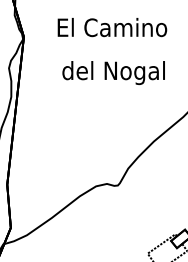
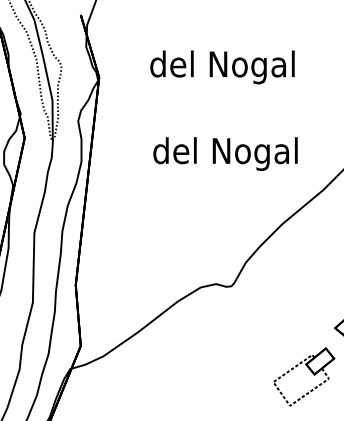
text: (112, 29) -> (223, 67), El Camino -> del Nogal
text: (113, 72) -> (225, 153), moved

